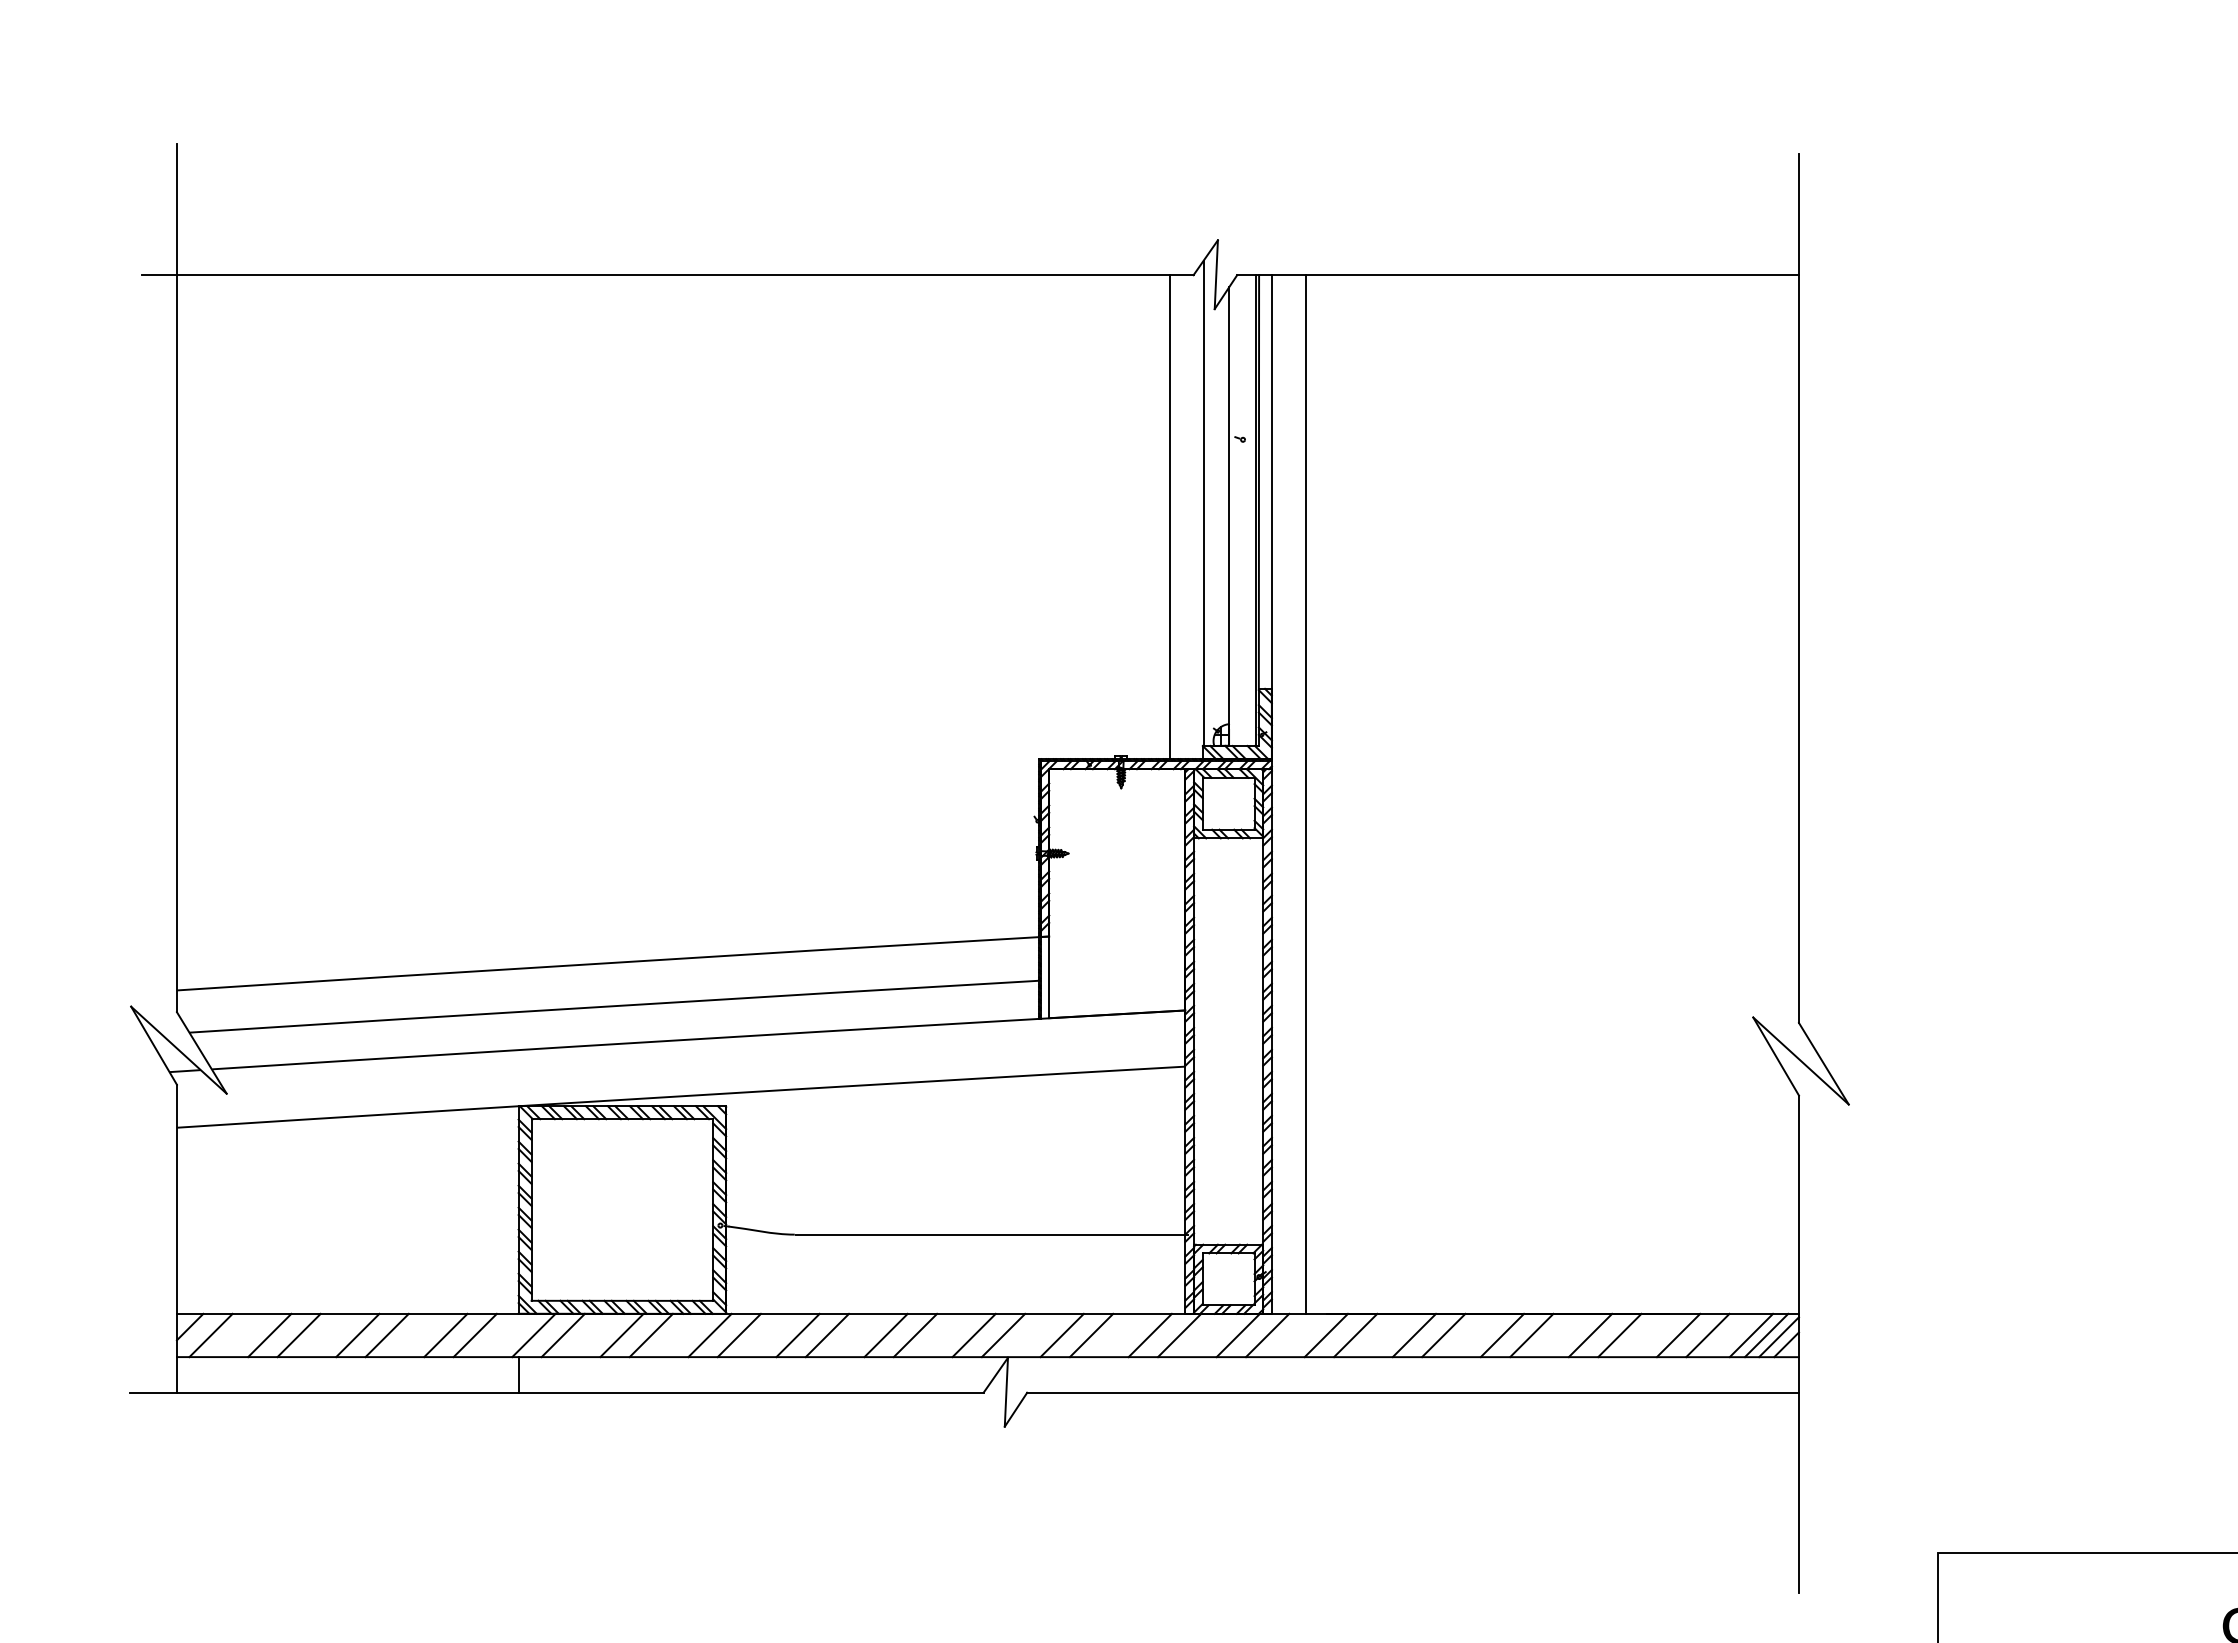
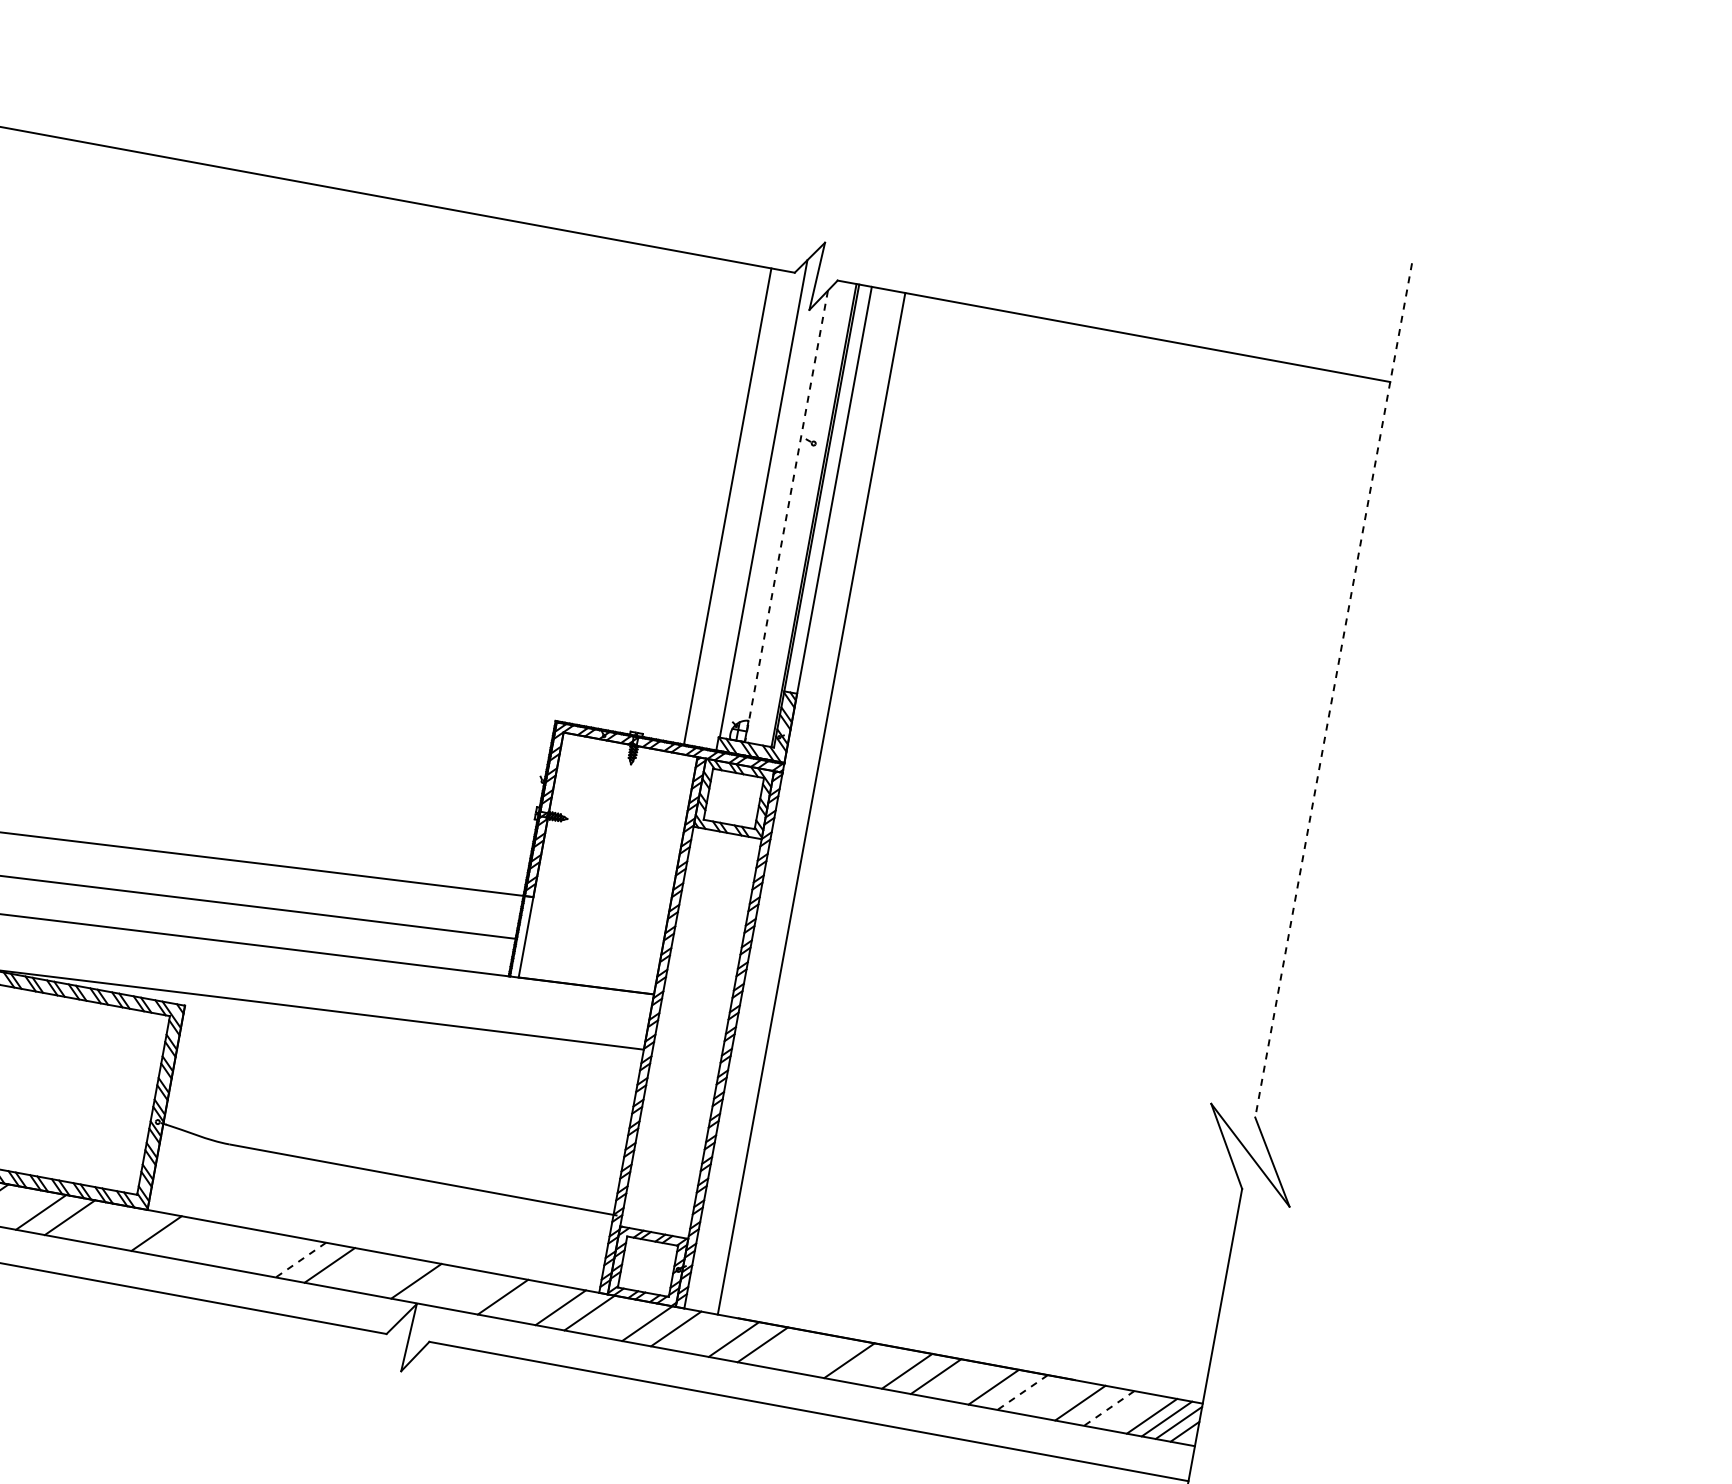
line: (1229, 515) -> (786, 515), solid -> dashed
line: (1798, 589) -> (1333, 691), solid -> dashed
line: (709, 1335) -> (127, 1228), removed
line: (797, 1335) -> (213, 1244), removed
line: (827, 1335) -> (243, 1249), removed
line: (886, 1335) -> (301, 1260), solid -> dashed
line: (973, 1335) -> (386, 1275), removed
line: (1061, 1335) -> (473, 1291), removed
line: (1414, 1335) -> (820, 1355), removed
line: (1619, 1335) -> (1022, 1392), solid -> dashed
line: (1707, 1335) -> (1108, 1408), solid -> dashed

